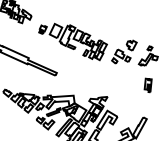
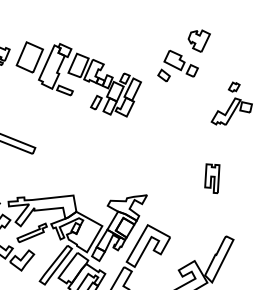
part: (124, 51) -> (184, 54), moved
part: (147, 85) -> (210, 178), moved

